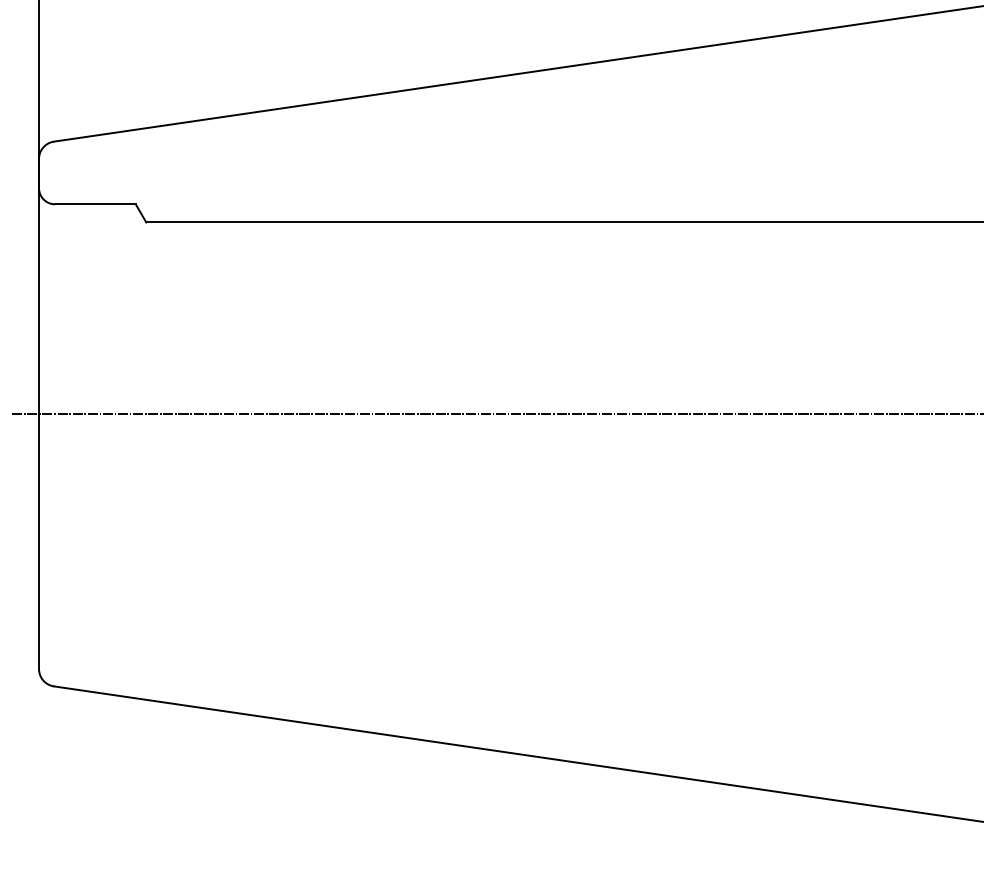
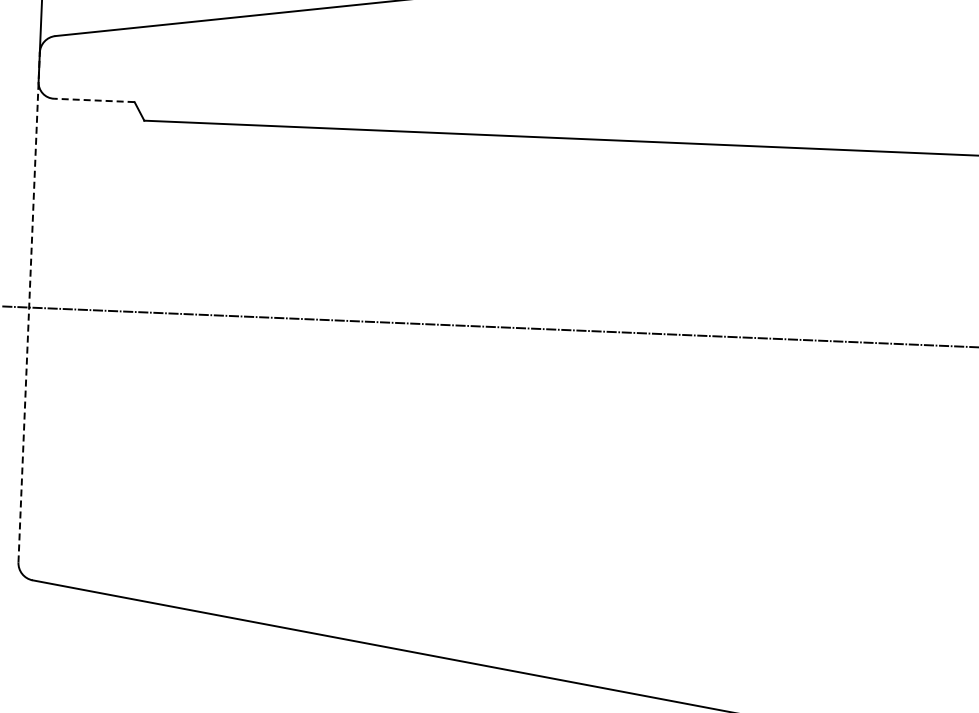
line: (94, 204) -> (93, 100), solid -> dashed
line: (39, 413) -> (29, 307), solid -> dashed

